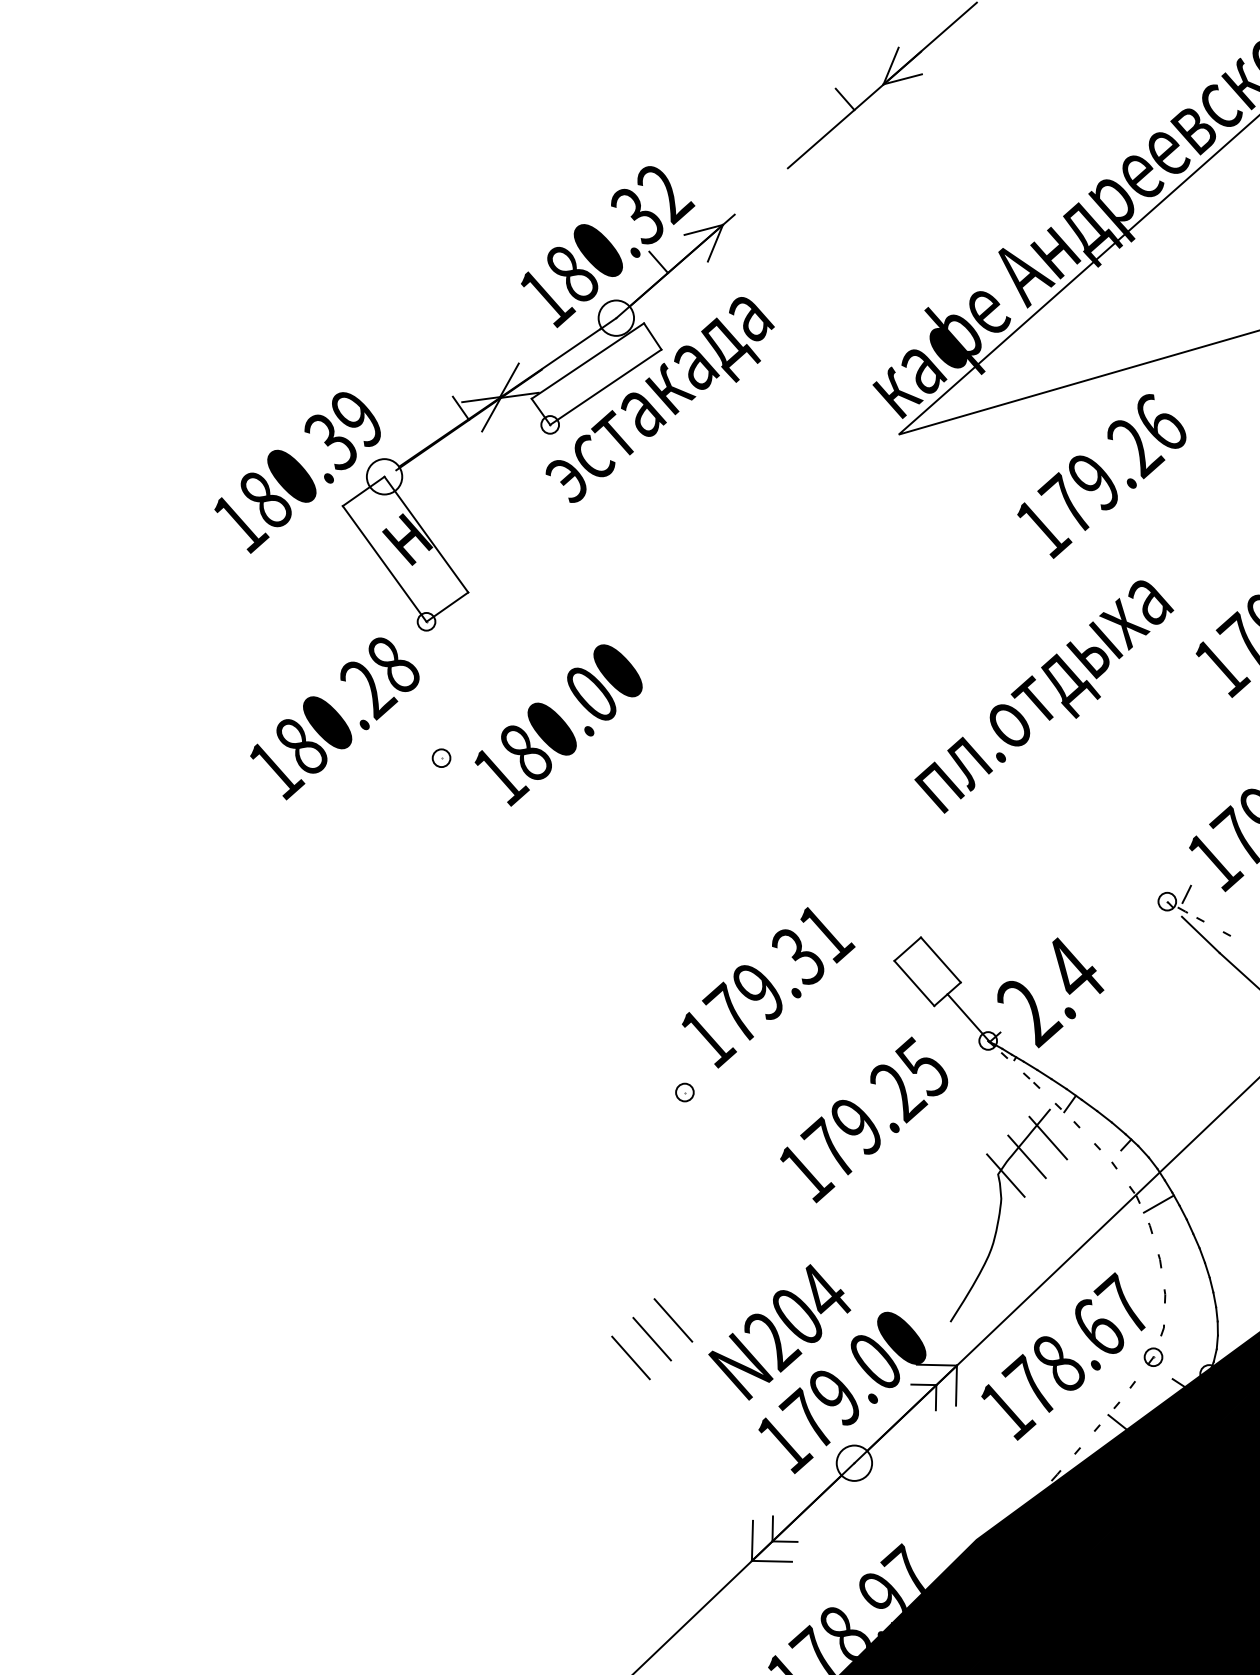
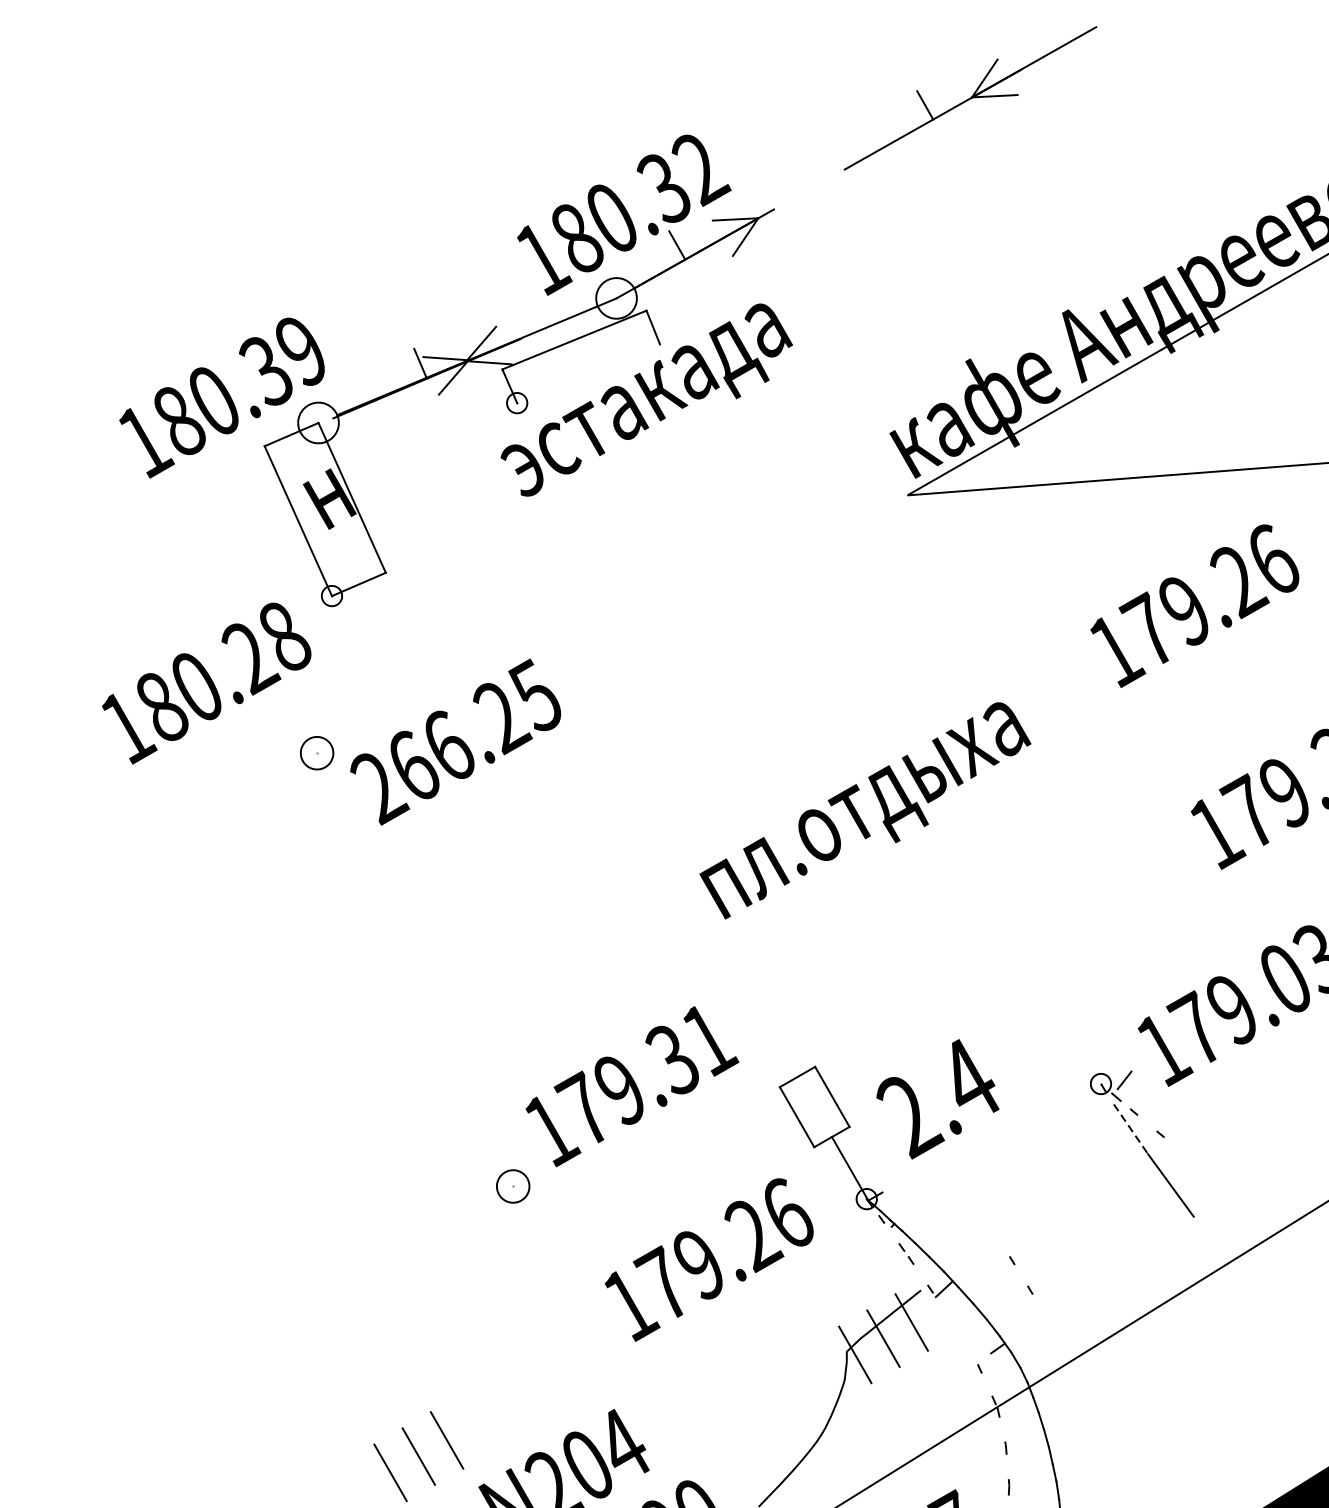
line: (605, 386) -> (588, 372), removed
text: (1101, 476) -> (1194, 606), moved
text: (1044, 696) -> (865, 810), moved
text: (557, 724) -> (455, 742), 180.00 -> 266.25
circle: (441, 758) -> (316, 753), size x1.6
line: (1201, 935) -> (1131, 1130), solid -> dashed
text: (1050, 992) -> (938, 1099), moved
text: (922, 1066) -> (786, 1212), 179.25 -> 179.26
circle: (684, 1092) -> (512, 1186), size x1.6
line: (1079, 1128) -> (1014, 1265), moved
line: (1158, 1203) -> (1020, 1421), removed

